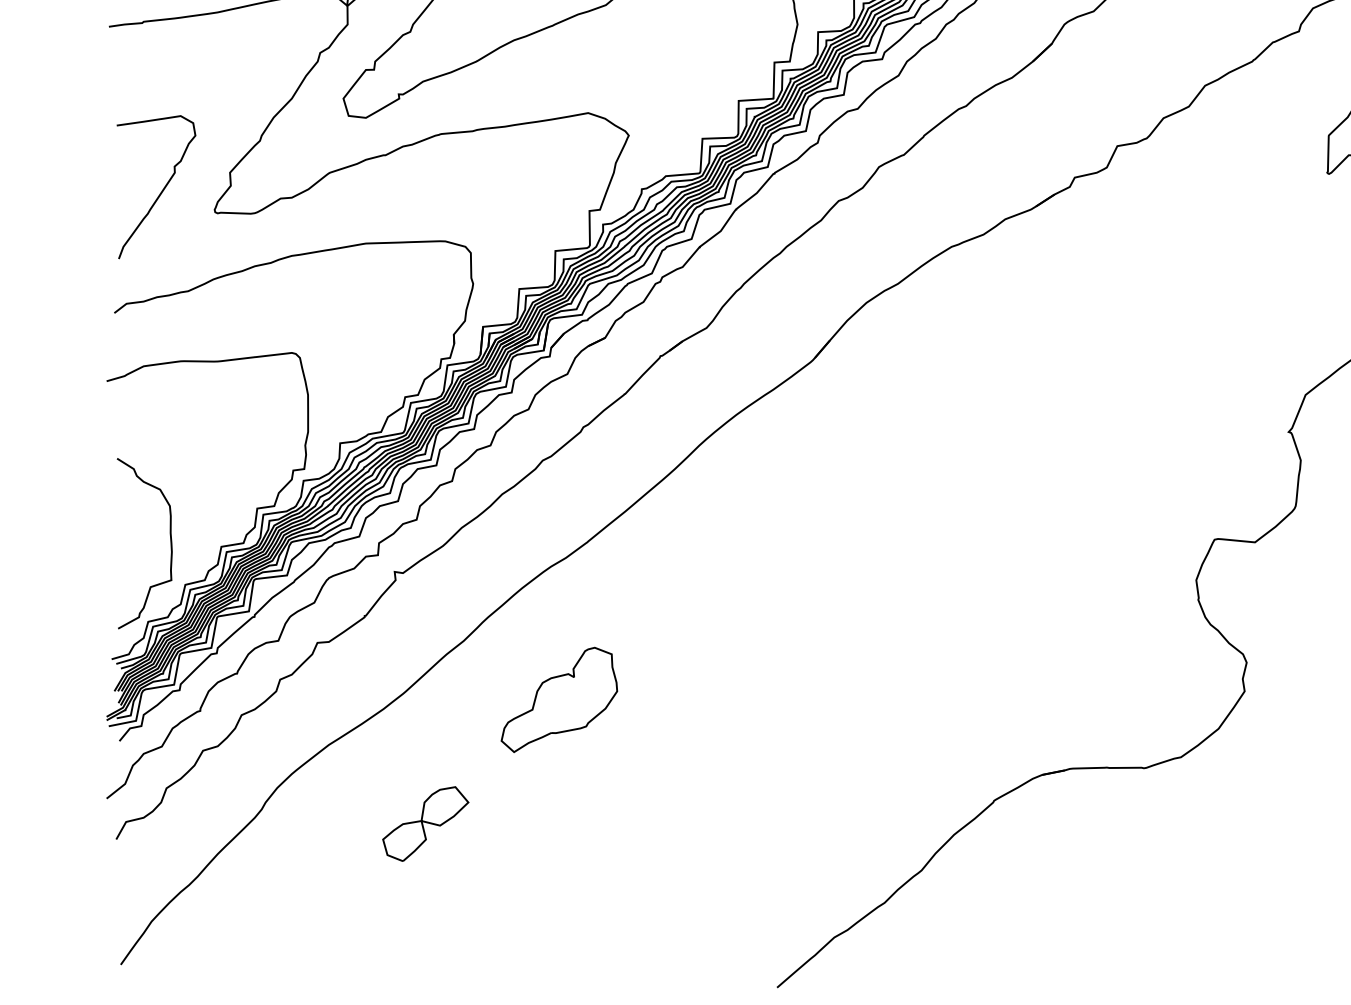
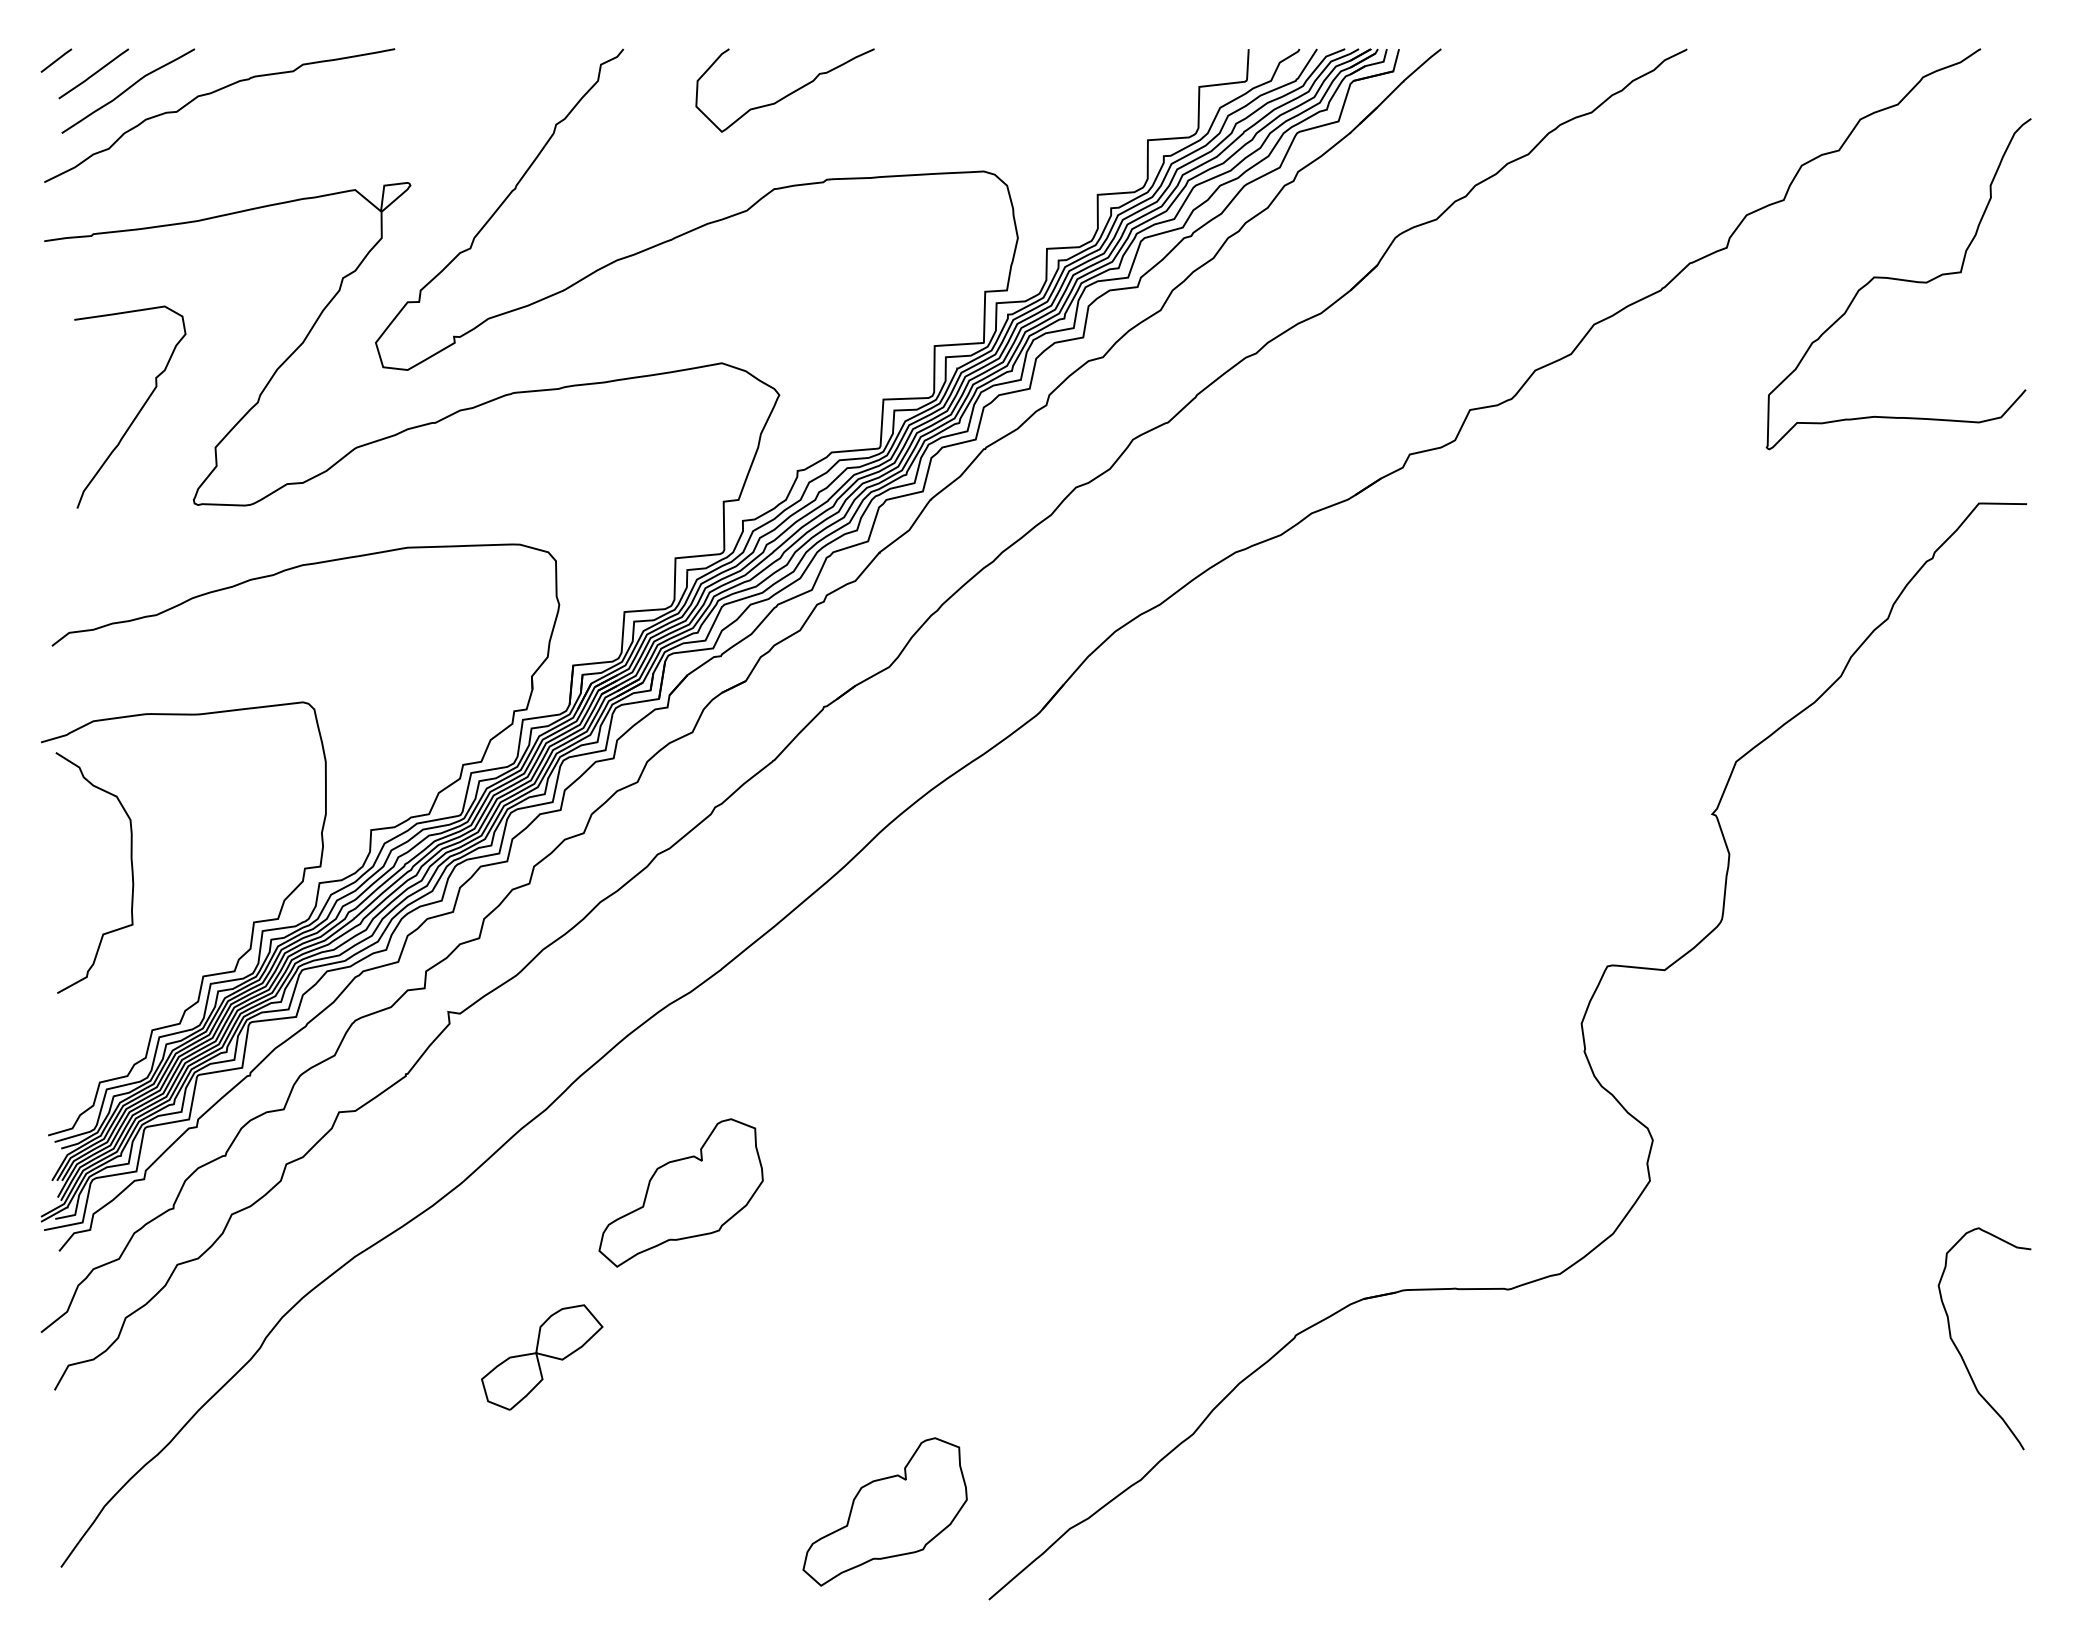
curve: (162, 190) -> (138, 411), moved
curve: (170, 543) -> (131, 872), moved
part: (425, 824) -> (542, 1357), moved
part: (703, 925) -> (884, 1511), added

